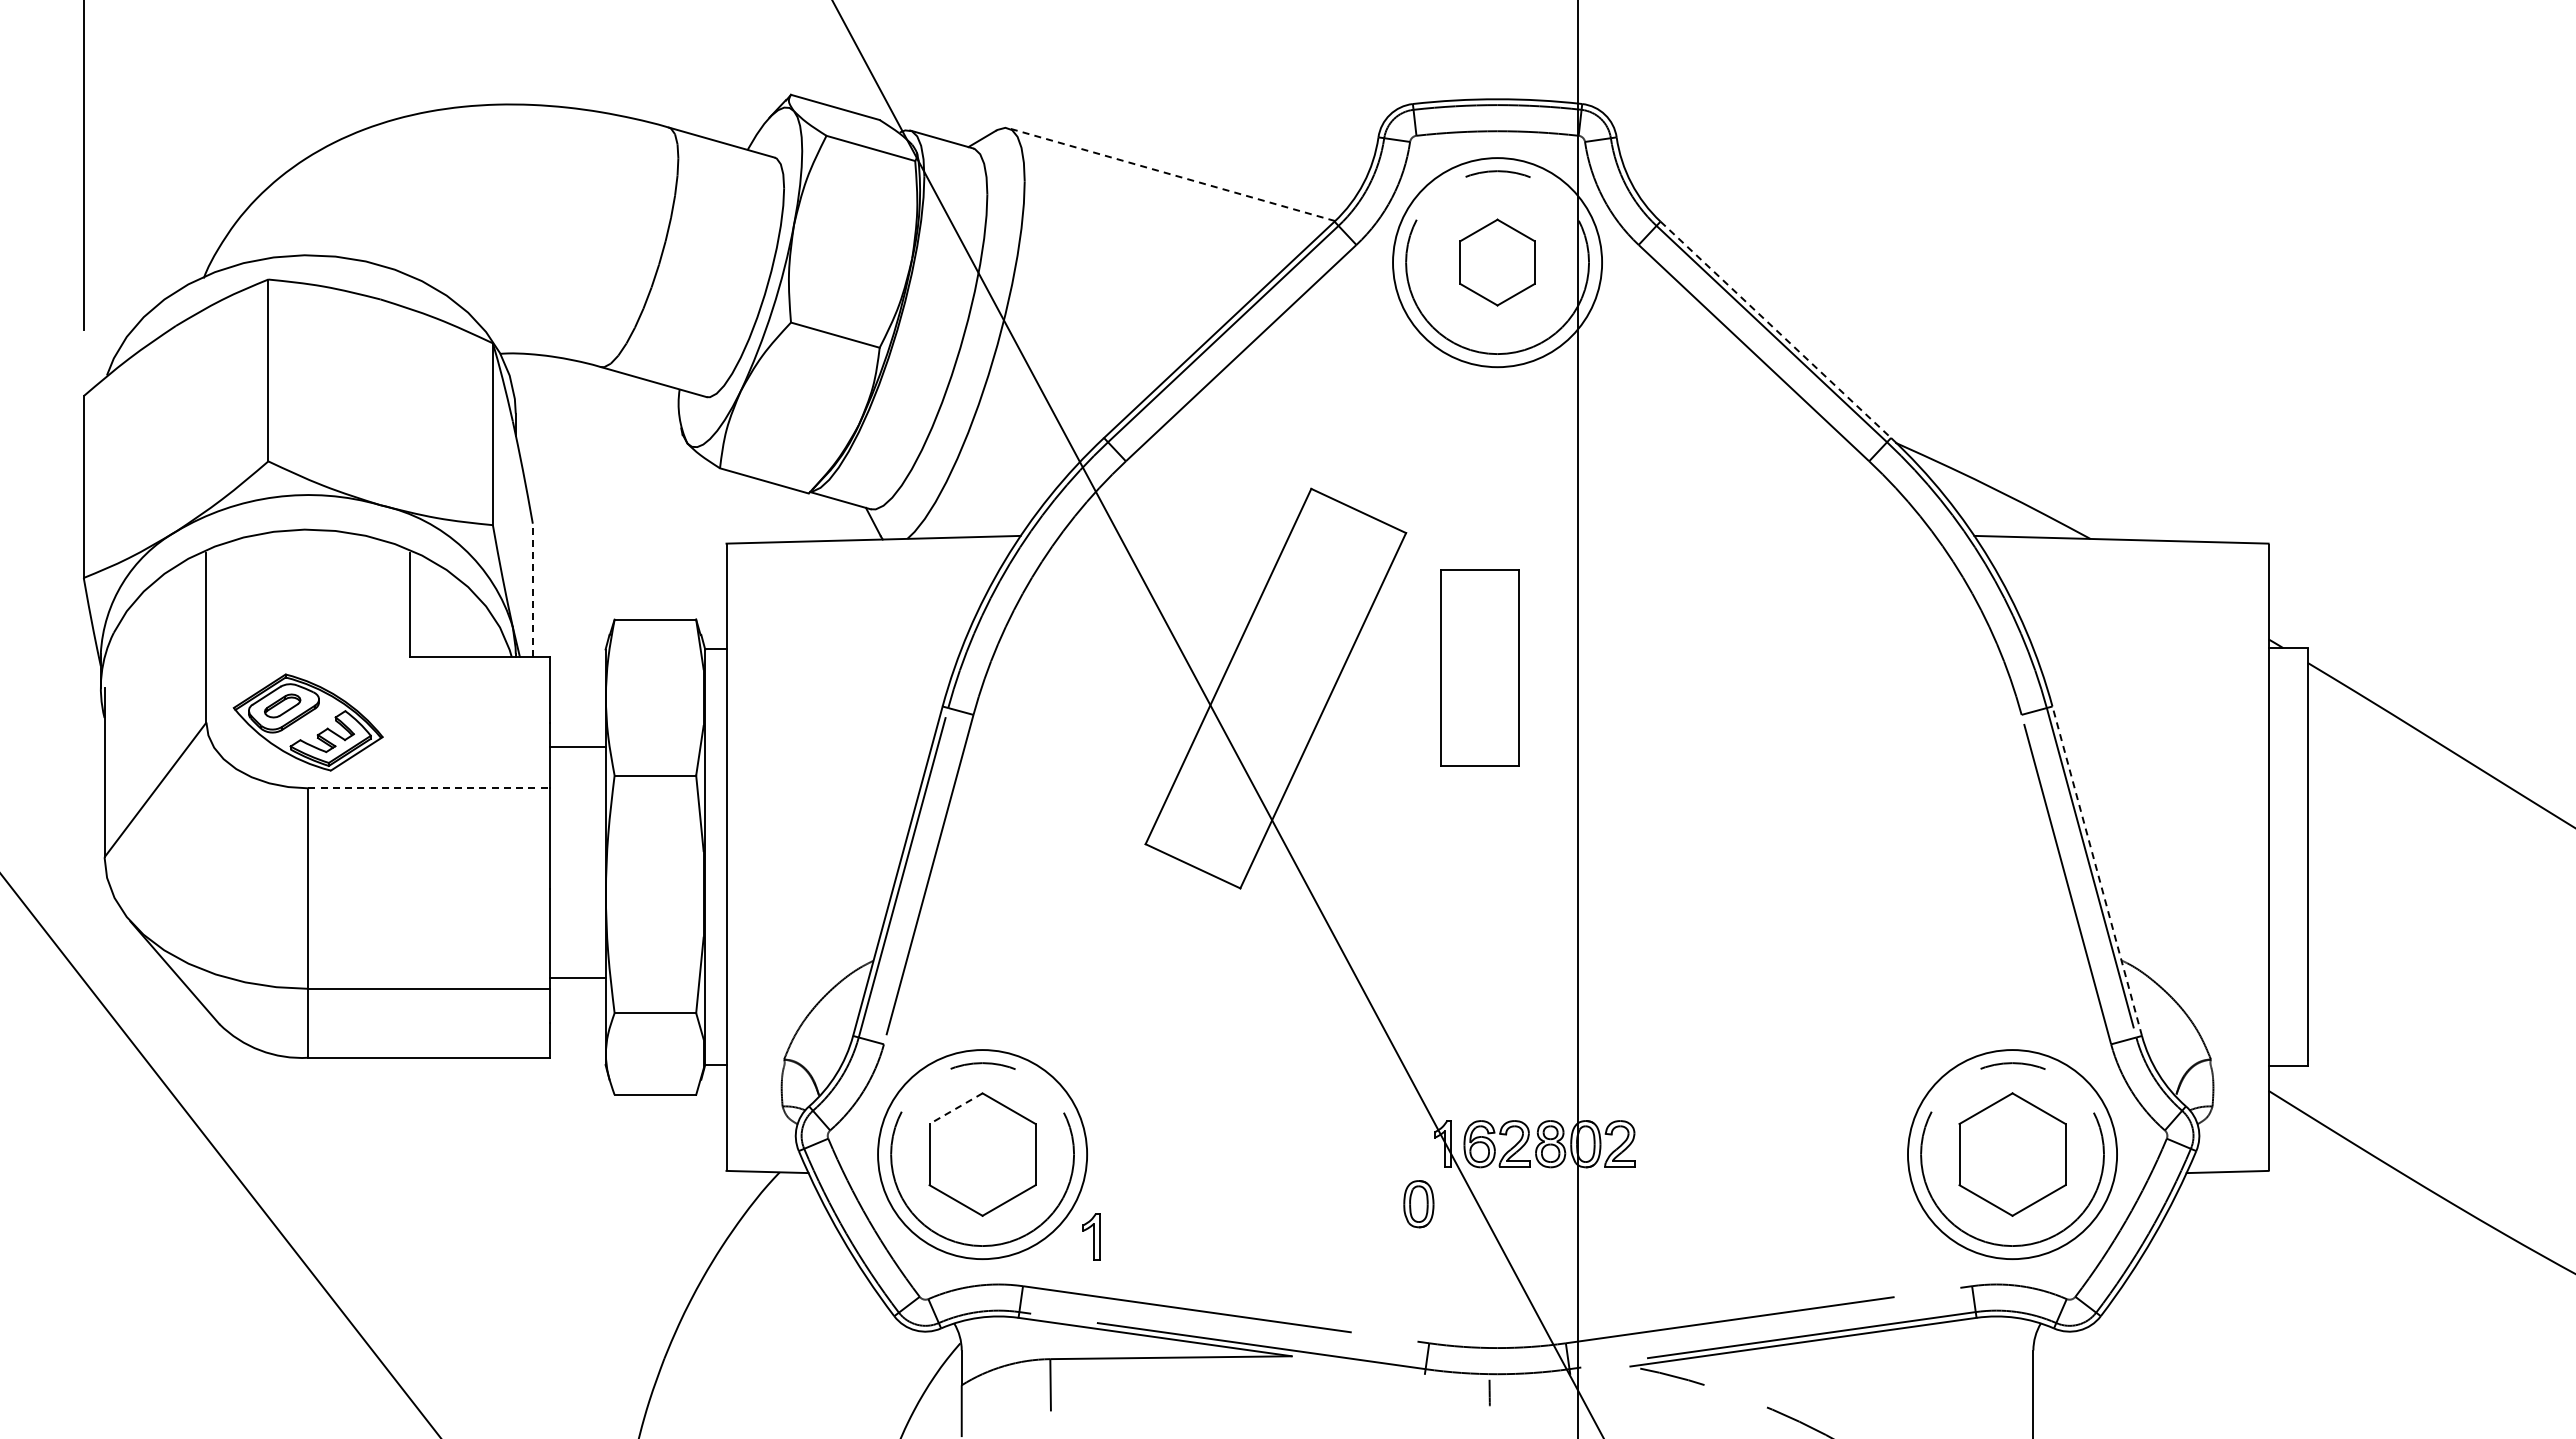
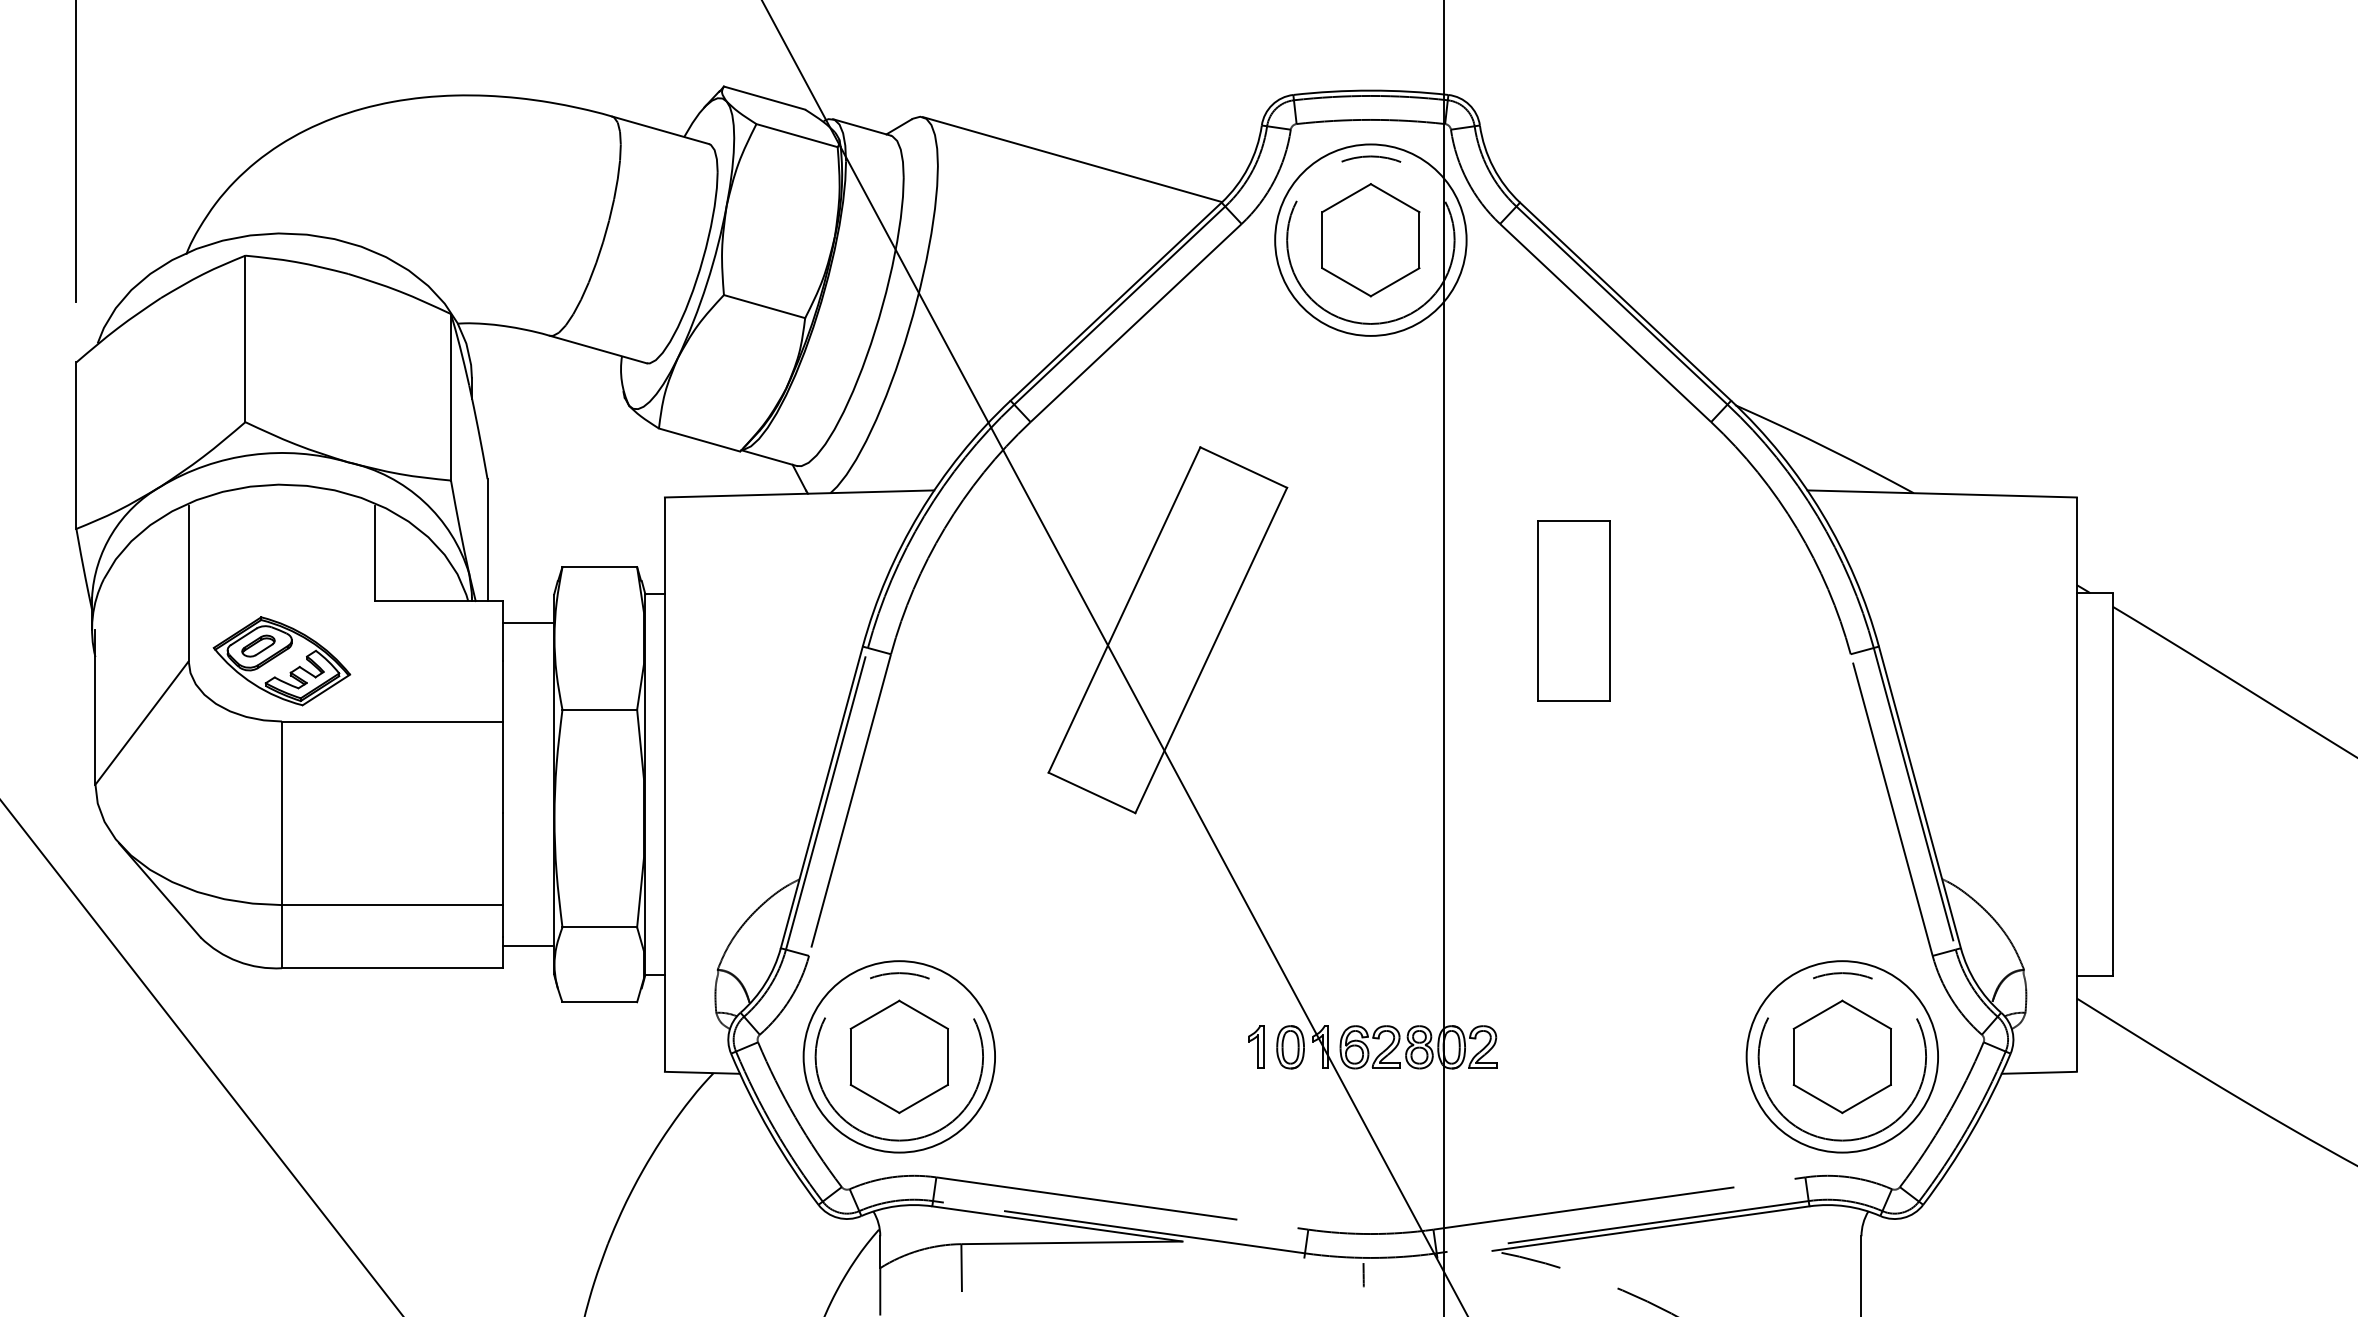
line: (1171, 174) -> (1072, 159), dashed -> solid
part: (1497, 262) -> (1370, 240), size x1.43
line: (1776, 330) -> (1626, 302), dashed -> solid
line: (532, 590) -> (487, 540), dashed -> solid
part: (1479, 667) -> (1574, 610), moved
line: (577, 746) -> (528, 622), moved
line: (429, 788) -> (392, 721), dashed -> solid
line: (2097, 871) -> (1920, 797), dashed -> solid
line: (577, 977) -> (528, 945), moved
line: (956, 1108) -> (875, 1014), dashed -> solid
part: (1418, 1204) -> (1290, 1047), moved
part: (1091, 1236) -> (1256, 1046), moved

